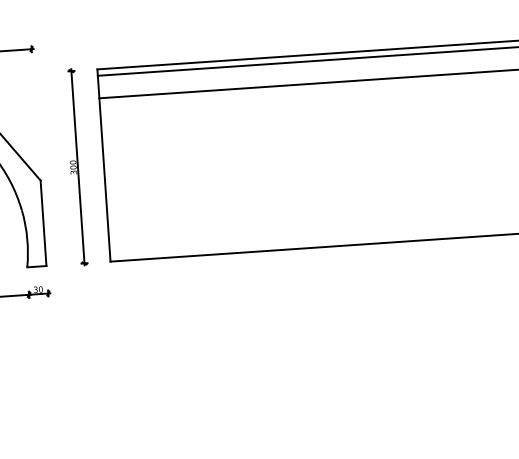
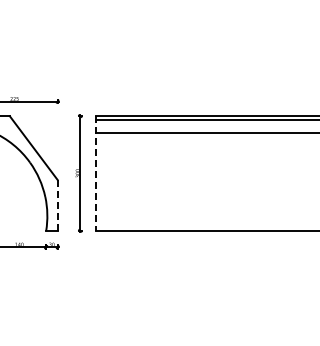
line: (103, 167) -> (95, 174), solid -> dashed
line: (43, 223) -> (57, 205), solid -> dashed

